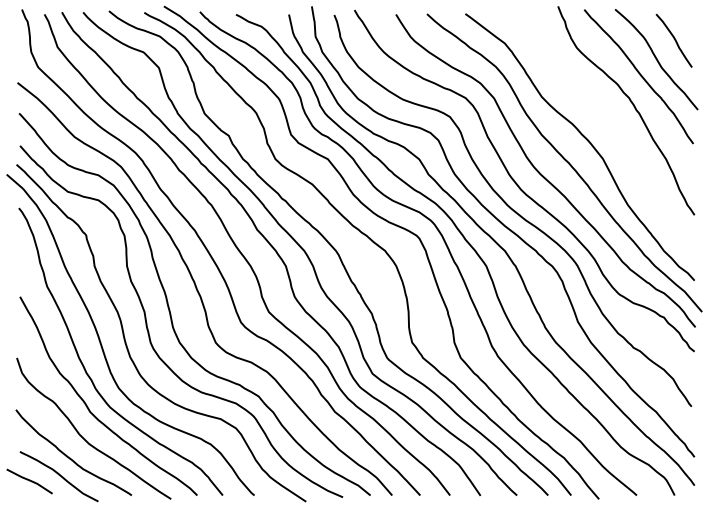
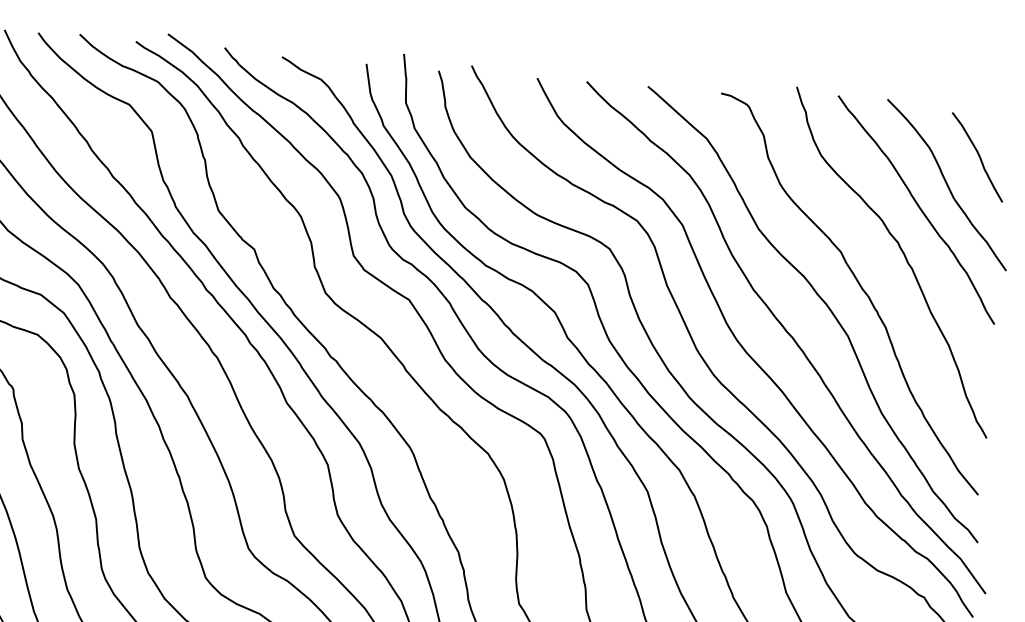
curve: (608, 129) -> (860, 290), added

